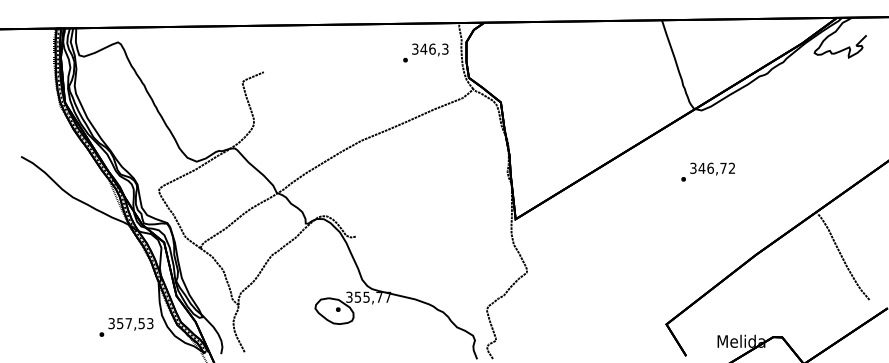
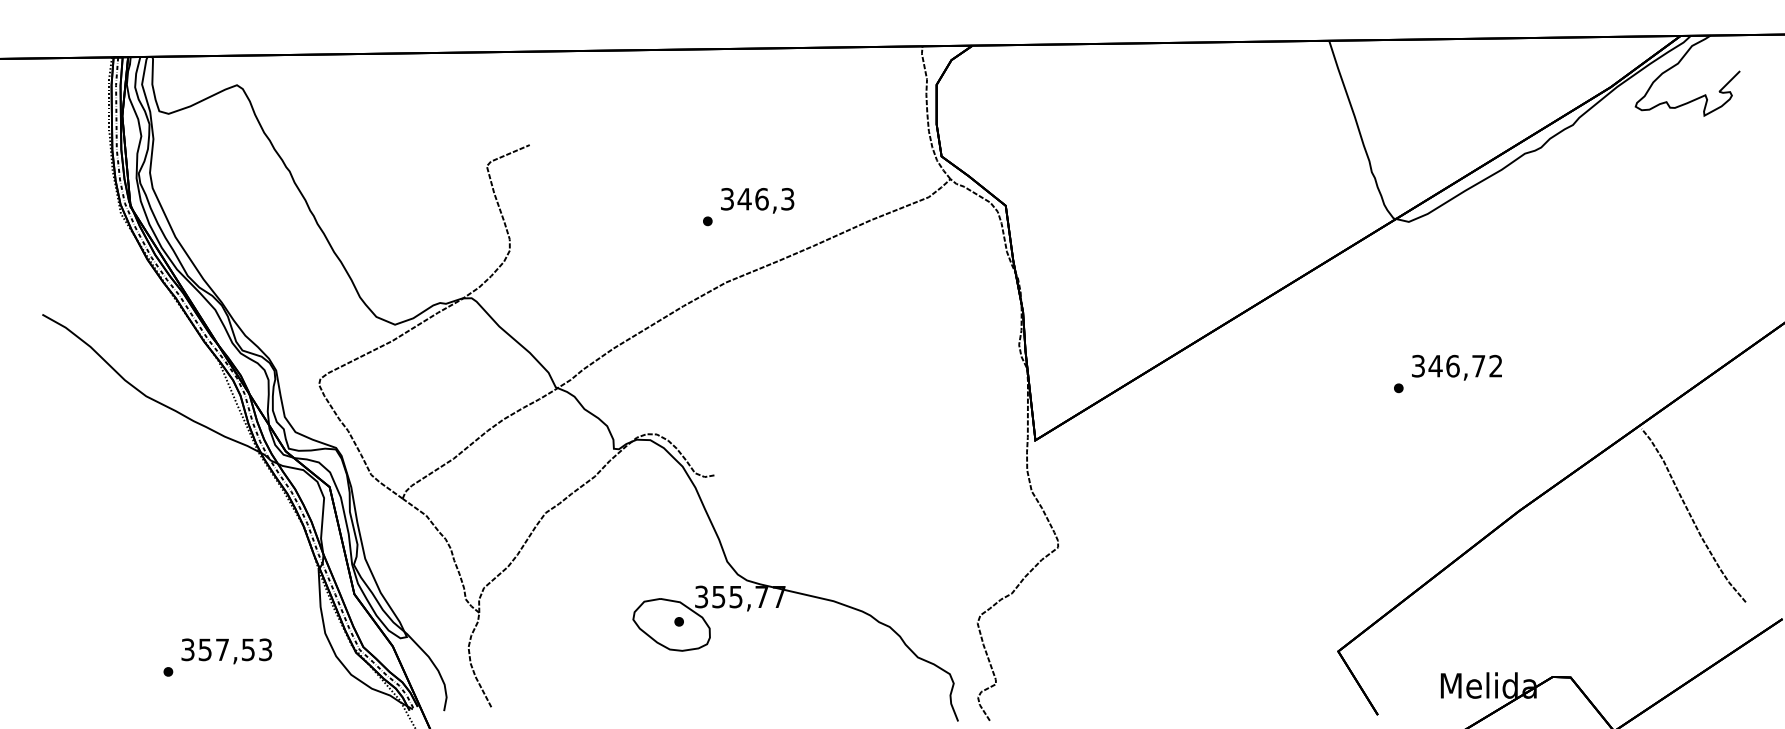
text: (425, 52) -> (747, 205), moved
text: (707, 171) -> (1446, 372), moved
text: (126, 327) -> (217, 657), moved

